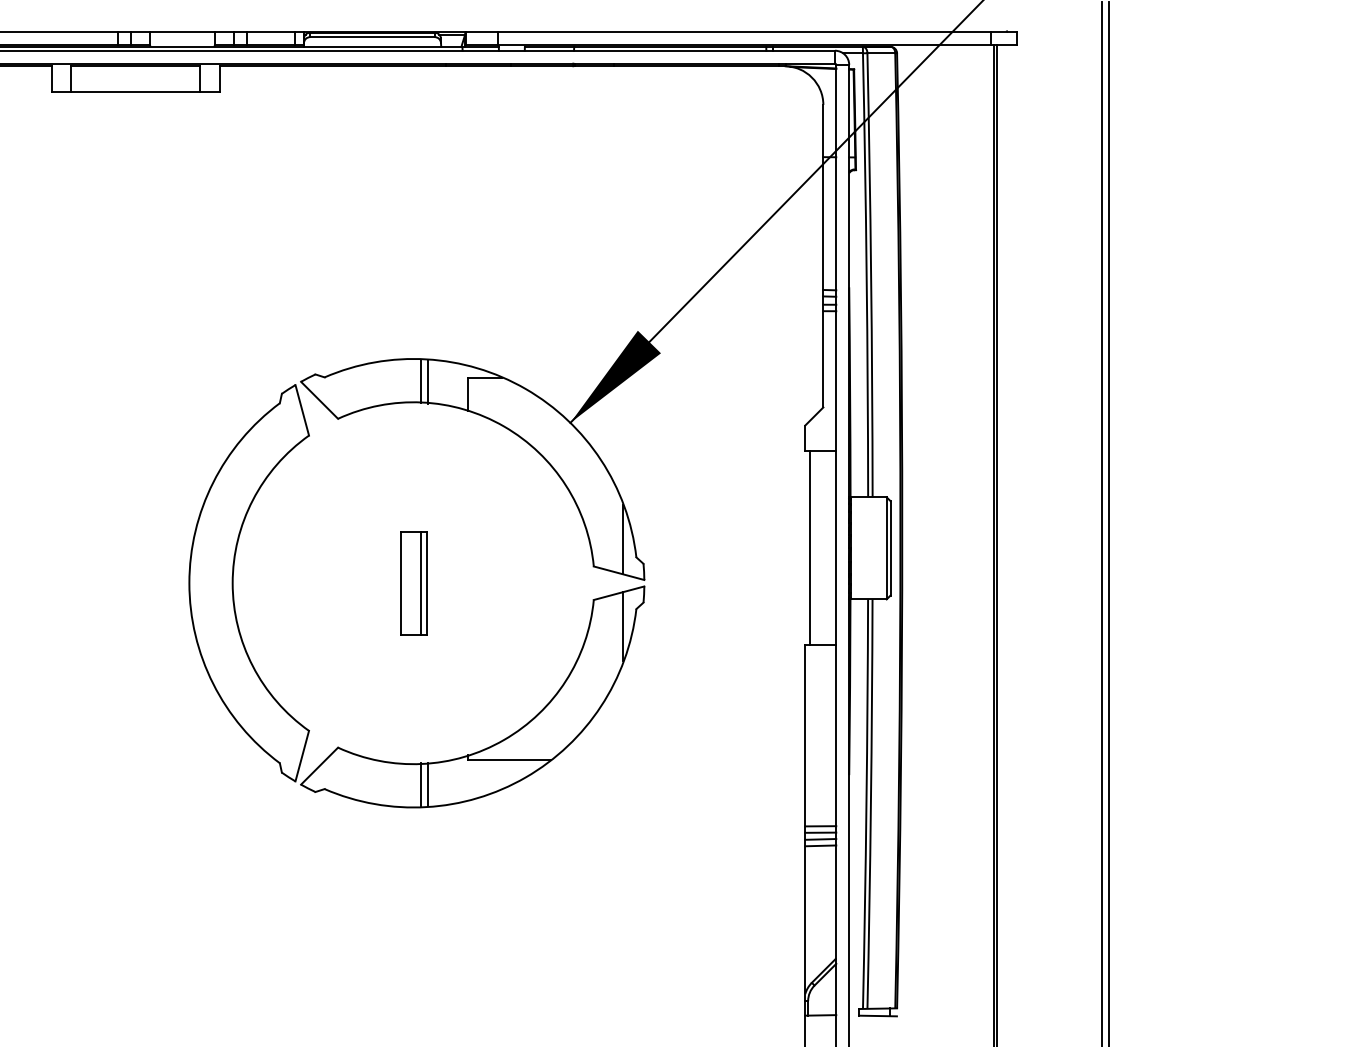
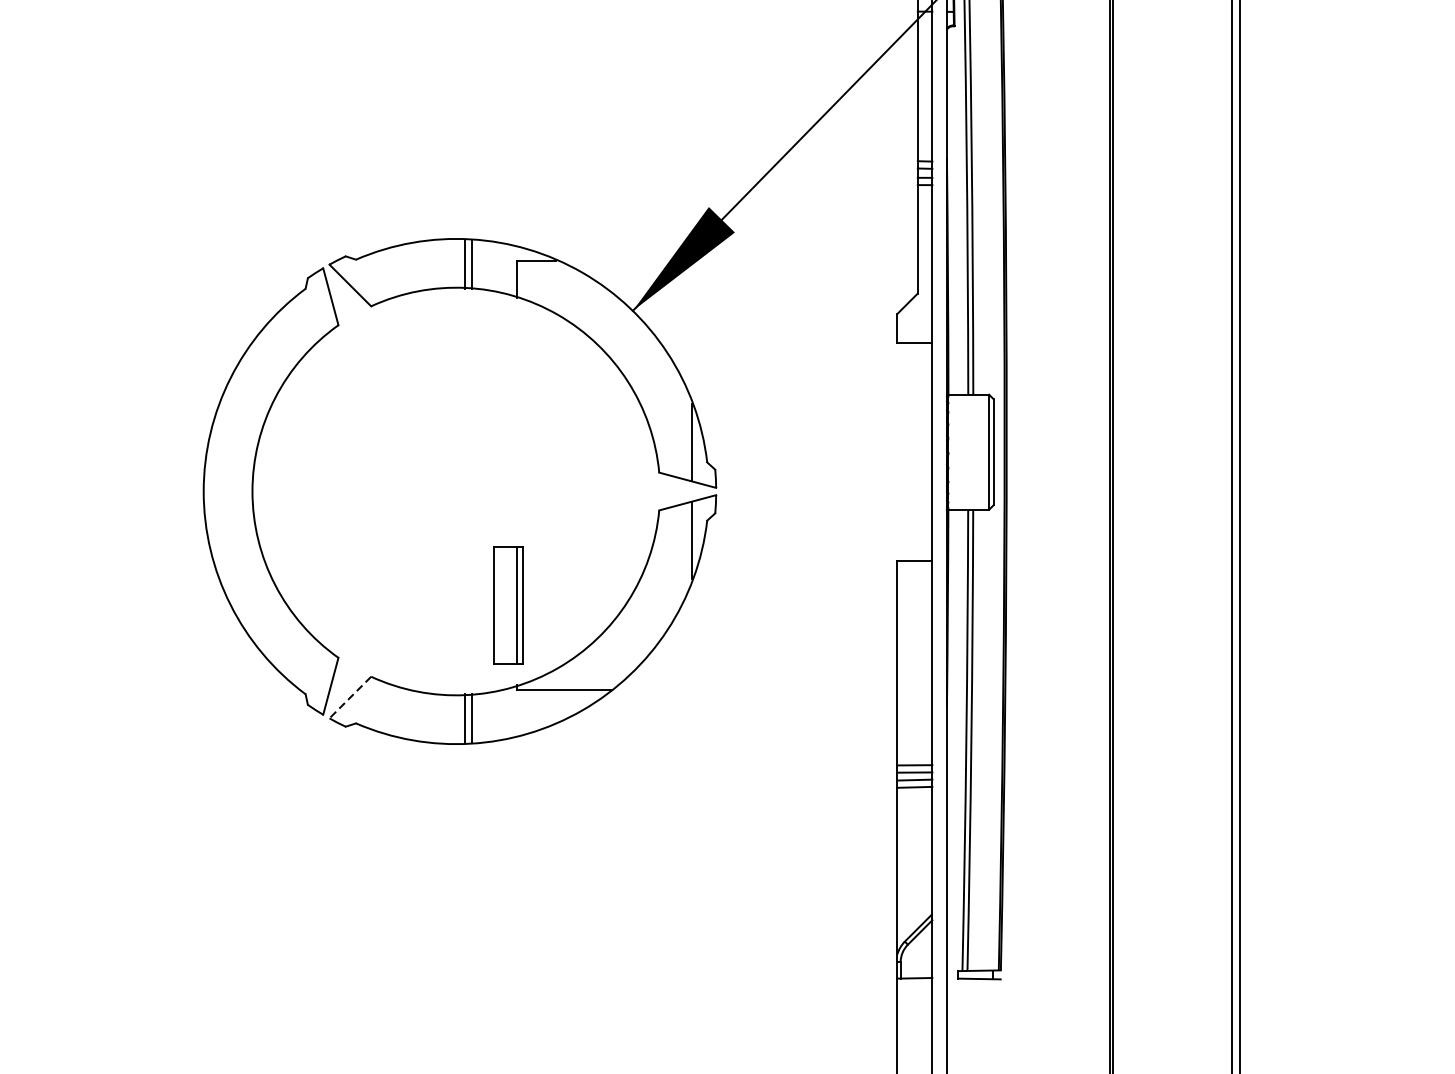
line: (810, 548) -> (903, 452), removed
part: (413, 583) -> (507, 605), moved
line: (319, 766) -> (350, 697), solid -> dashed

